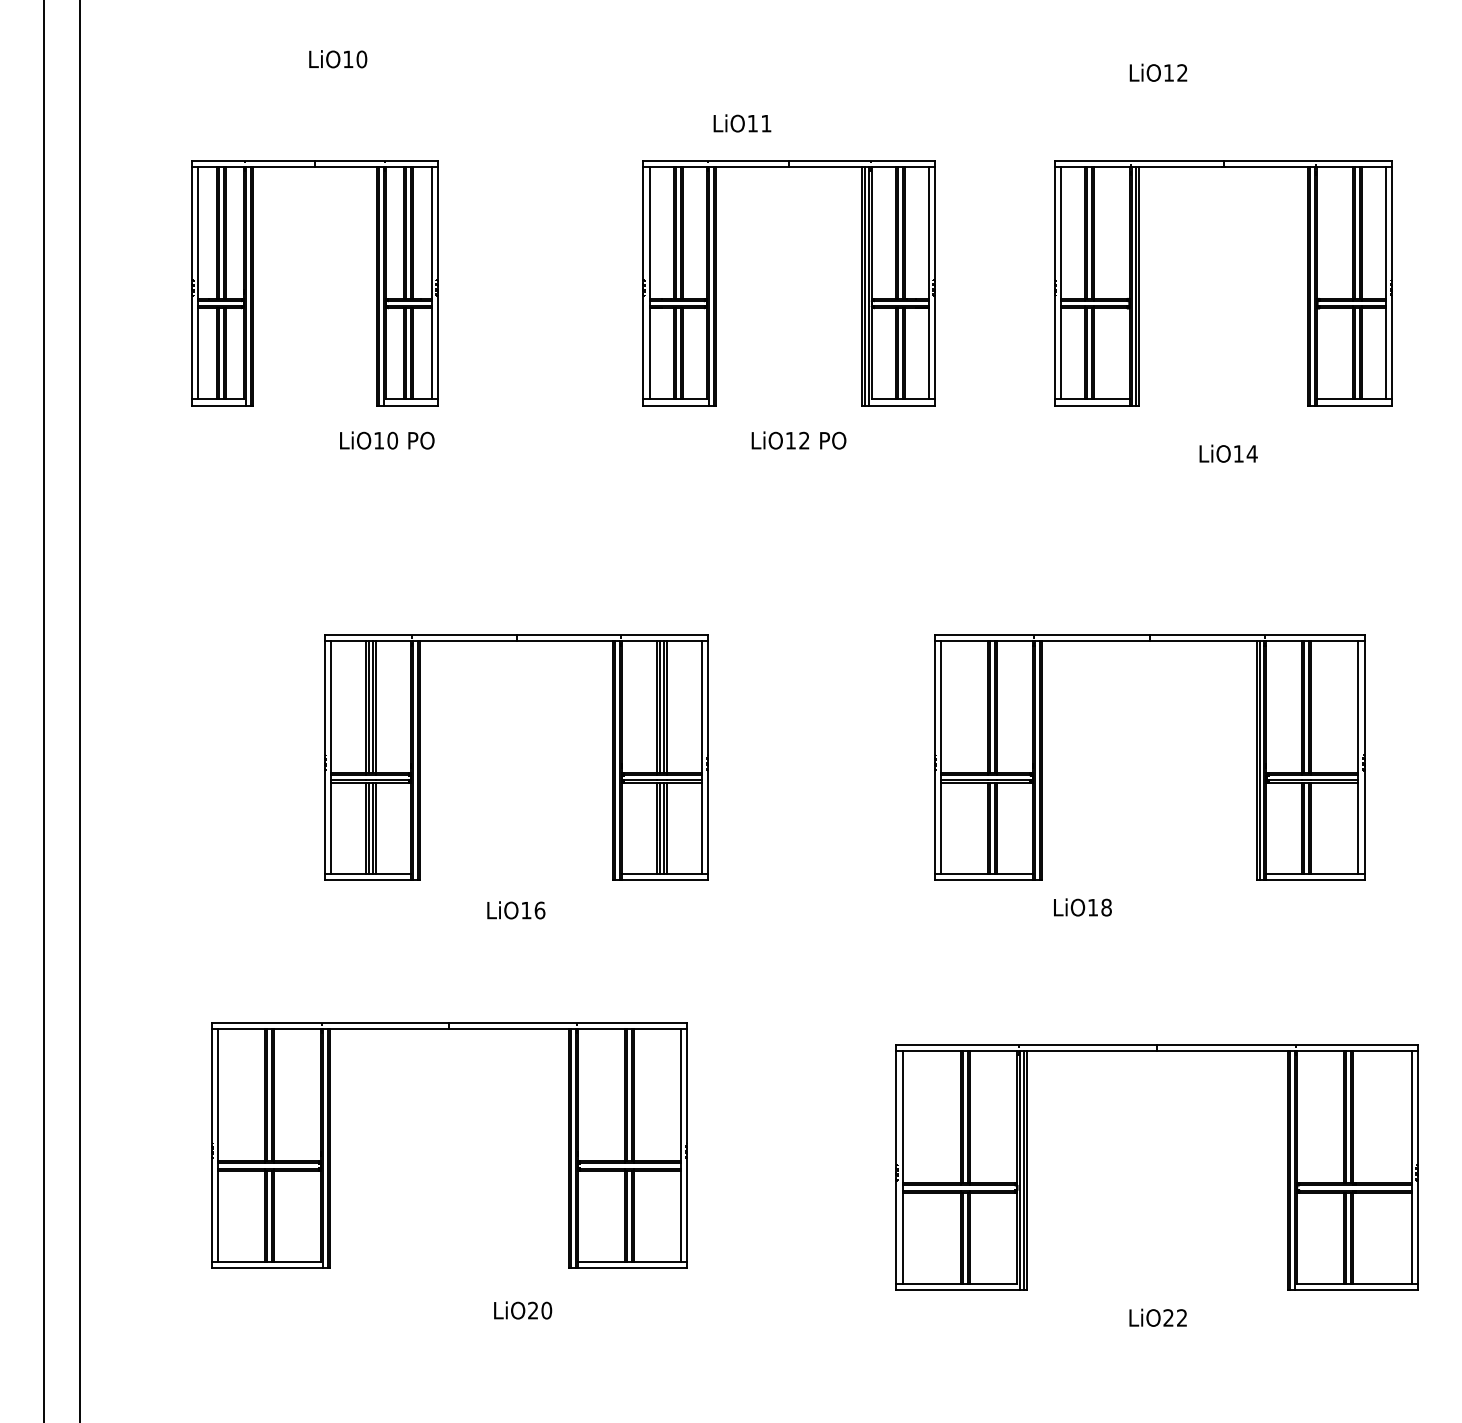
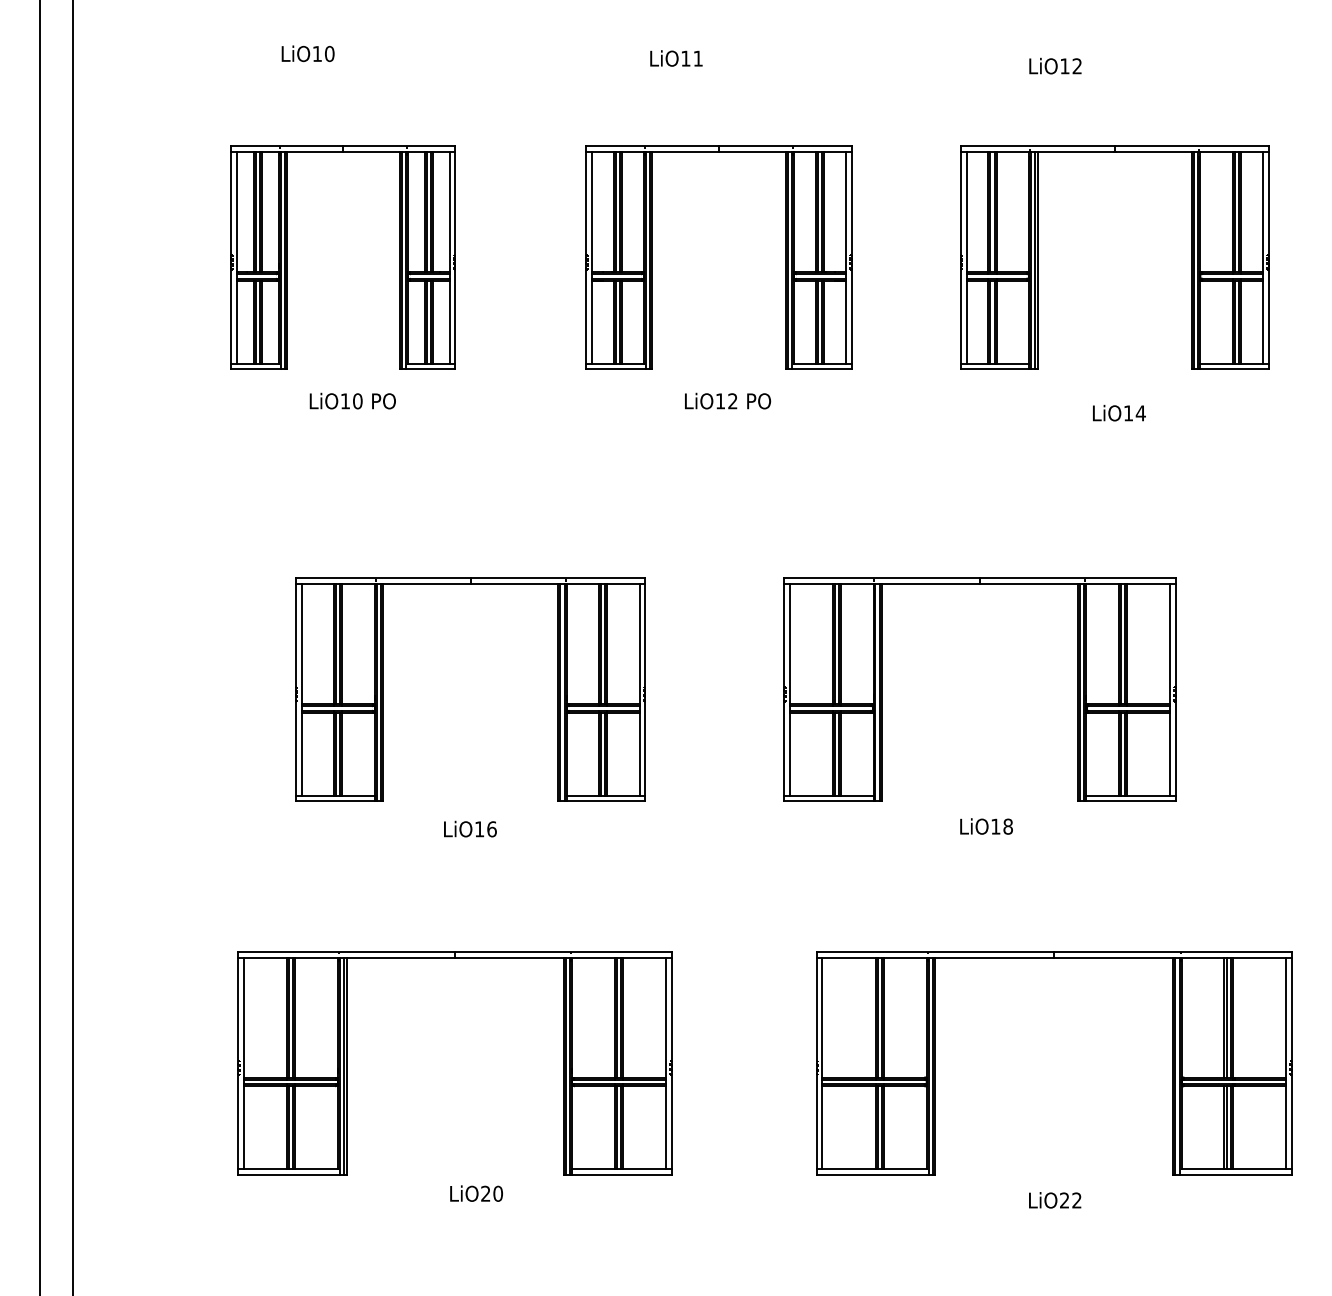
text: (742, 123) -> (676, 58), moved
part: (253, 283) -> (287, 258), moved
part: (1042, 757) -> (882, 689), moved
part: (449, 1029) -> (455, 957), moved

